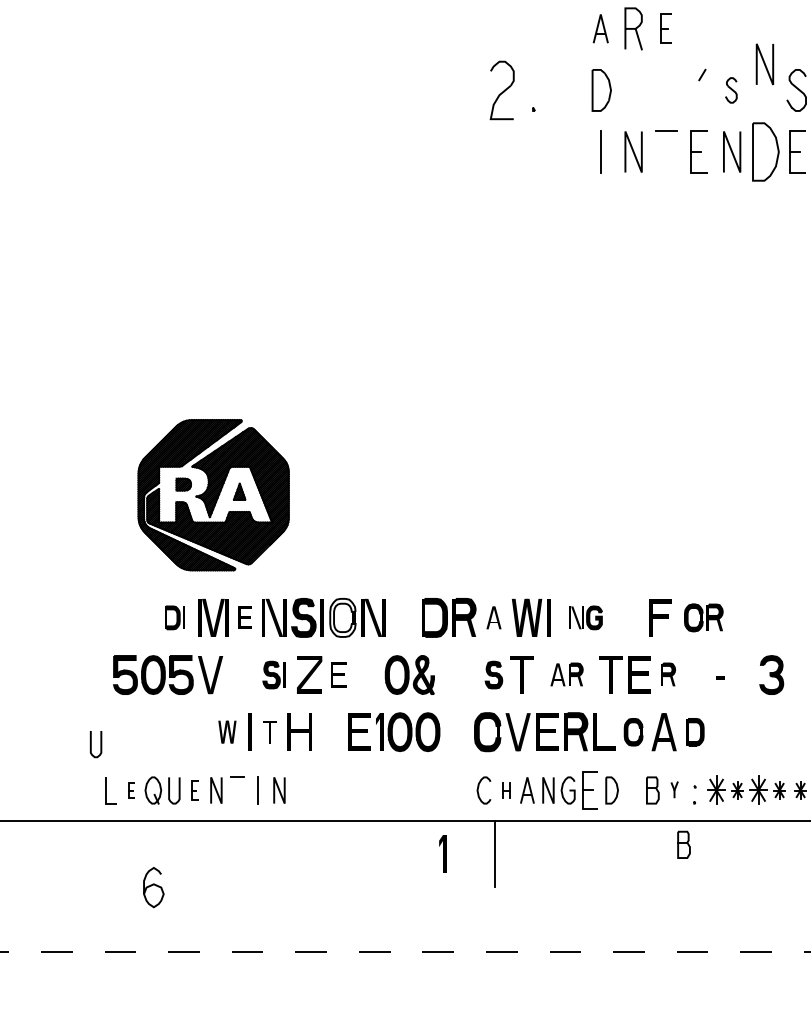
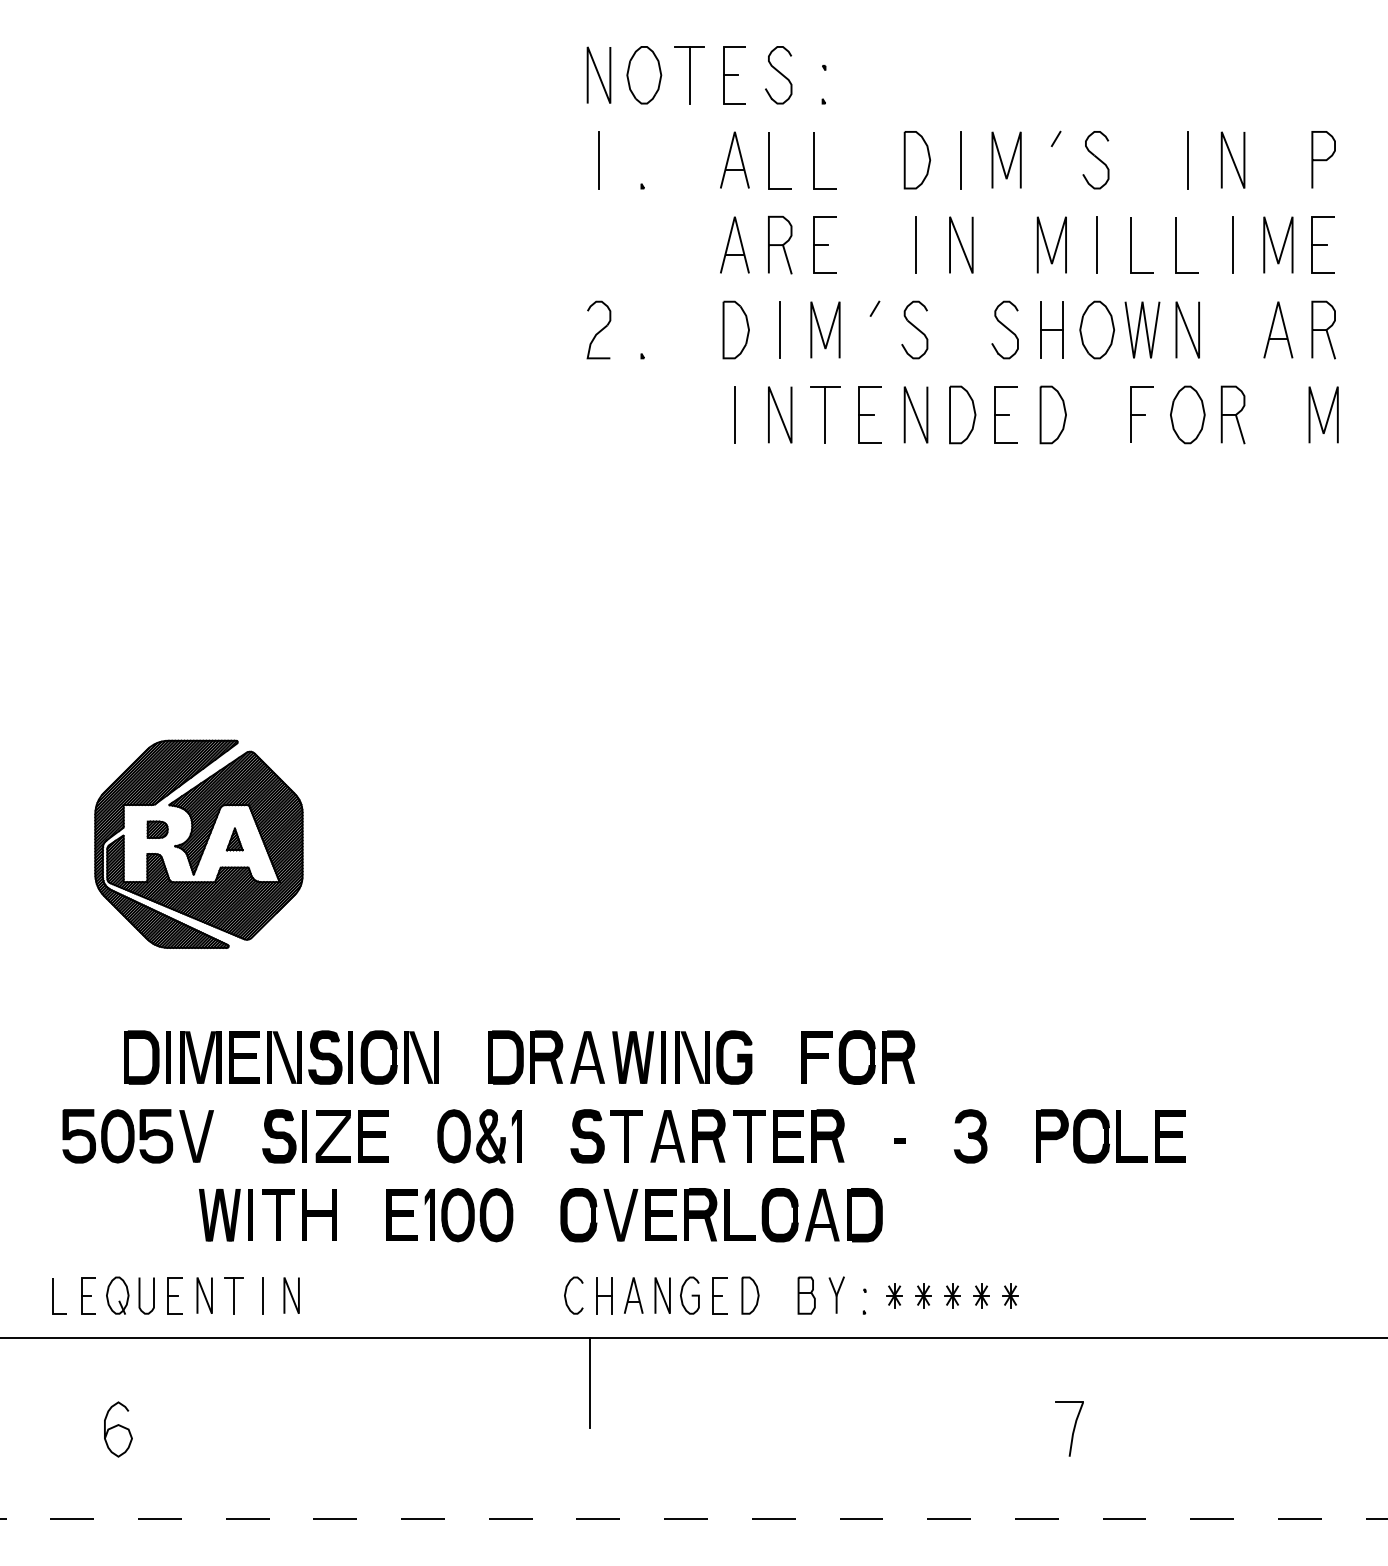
part: (600, 28) -> (734, 244), size x1.43
part: (665, 28) -> (824, 244), size x1.43
line: (732, 28) -> (916, 244), added
line: (765, 63) -> (961, 244), moved
part: (501, 90) -> (598, 329), size x0.71
line: (633, 90) -> (780, 329), added
part: (731, 90) -> (914, 329), size x1.67
line: (663, 91) -> (821, 331), added
line: (666, 151) -> (825, 414), added
part: (765, 151) -> (962, 414), size x0.71
part: (213, 494) -> (198, 843), moved
part: (174, 617) -> (147, 1057), size x1.67
part: (245, 617) -> (244, 1057), size x1.67
fill: (342, 617) -> (378, 1057), added
part: (493, 617) -> (587, 1057), size x1.67
part: (585, 617) -> (713, 1057), size x1.67
part: (703, 617) -> (876, 1057), size x1.43
part: (566, 674) -> (687, 1135), size x1.67
part: (667, 674) -> (827, 1135), size x1.67
part: (274, 675) -> (284, 1136), size x1.43
part: (338, 675) -> (373, 1136), size x1.43
part: (493, 675) -> (587, 1136), size x1.43
part: (227, 731) -> (219, 1214), size x1.67
part: (269, 731) -> (278, 1214), size x1.67
part: (633, 732) -> (779, 1215), size x1.43
part: (694, 732) -> (864, 1215), size x1.43
curve: (91, 744) -> (32, 1231), removed
part: (674, 789) -> (836, 1294), size x1.67
part: (132, 790) -> (88, 1295), size x1.67
part: (194, 790) -> (174, 1295), size x1.43
line: (237, 790) -> (233, 1295), added
part: (506, 790) -> (604, 1295), size x1.67
part: (589, 790) -> (719, 1295), size x0.71
part: (716, 790) -> (894, 1295), size x0.62
part: (758, 790) -> (952, 1295), size x0.62
part: (683, 844) -> (849, 1370), removed
part: (443, 854) -> (517, 1136), moved

